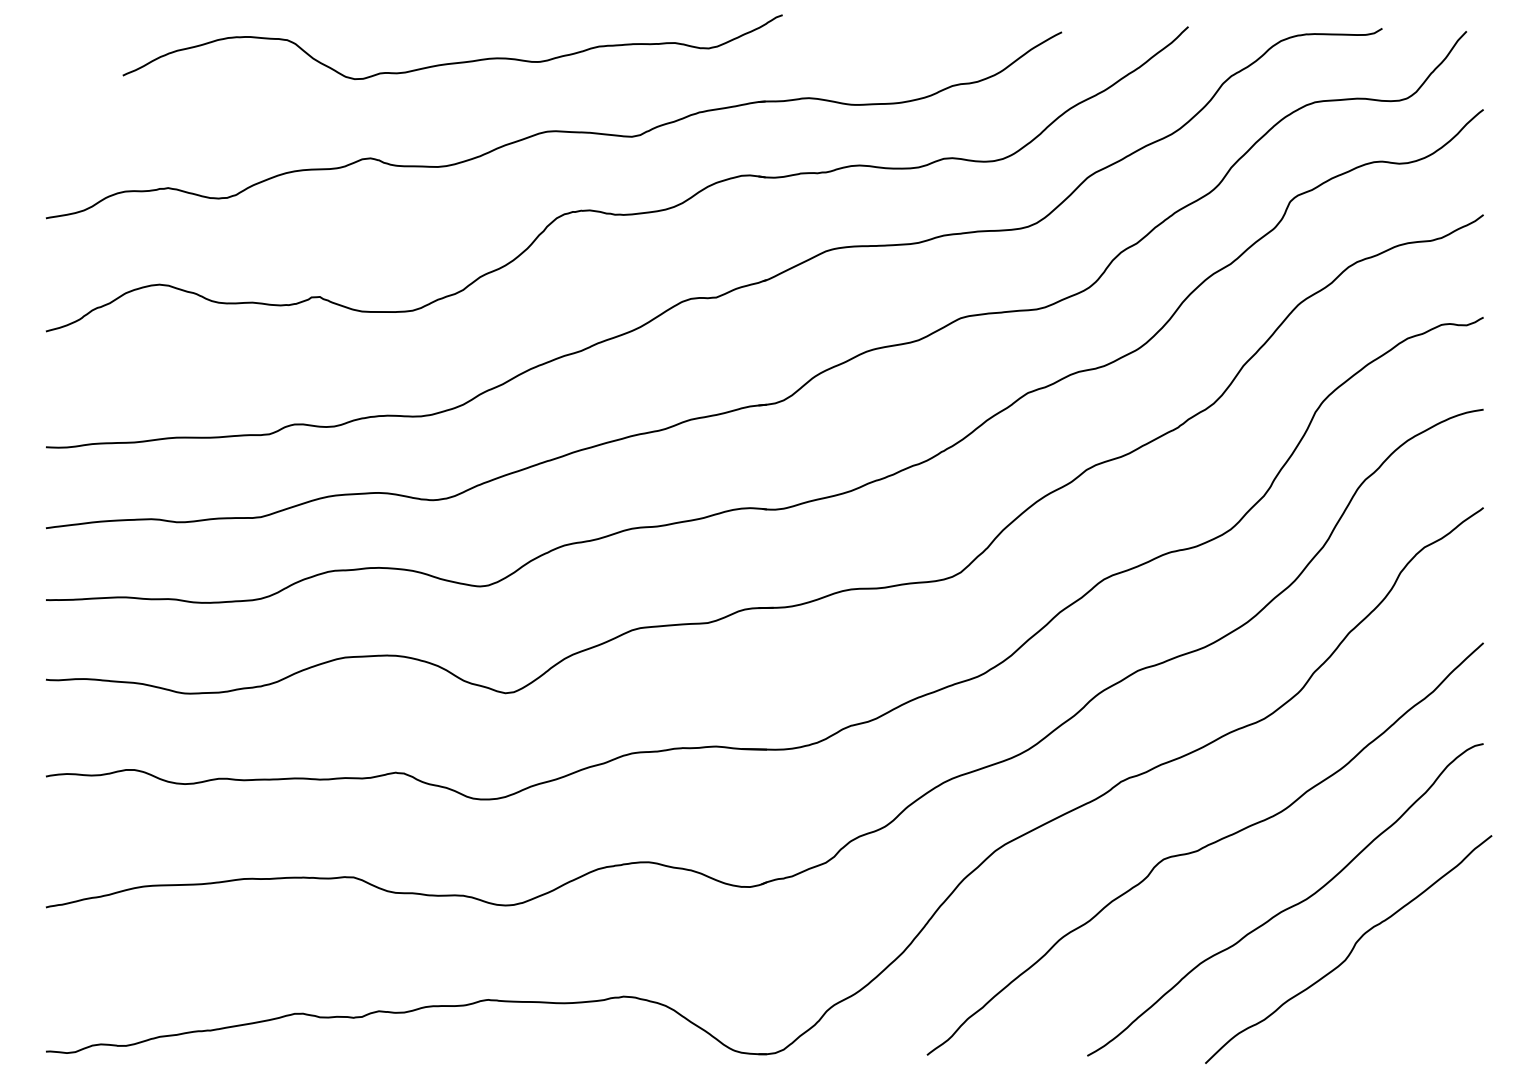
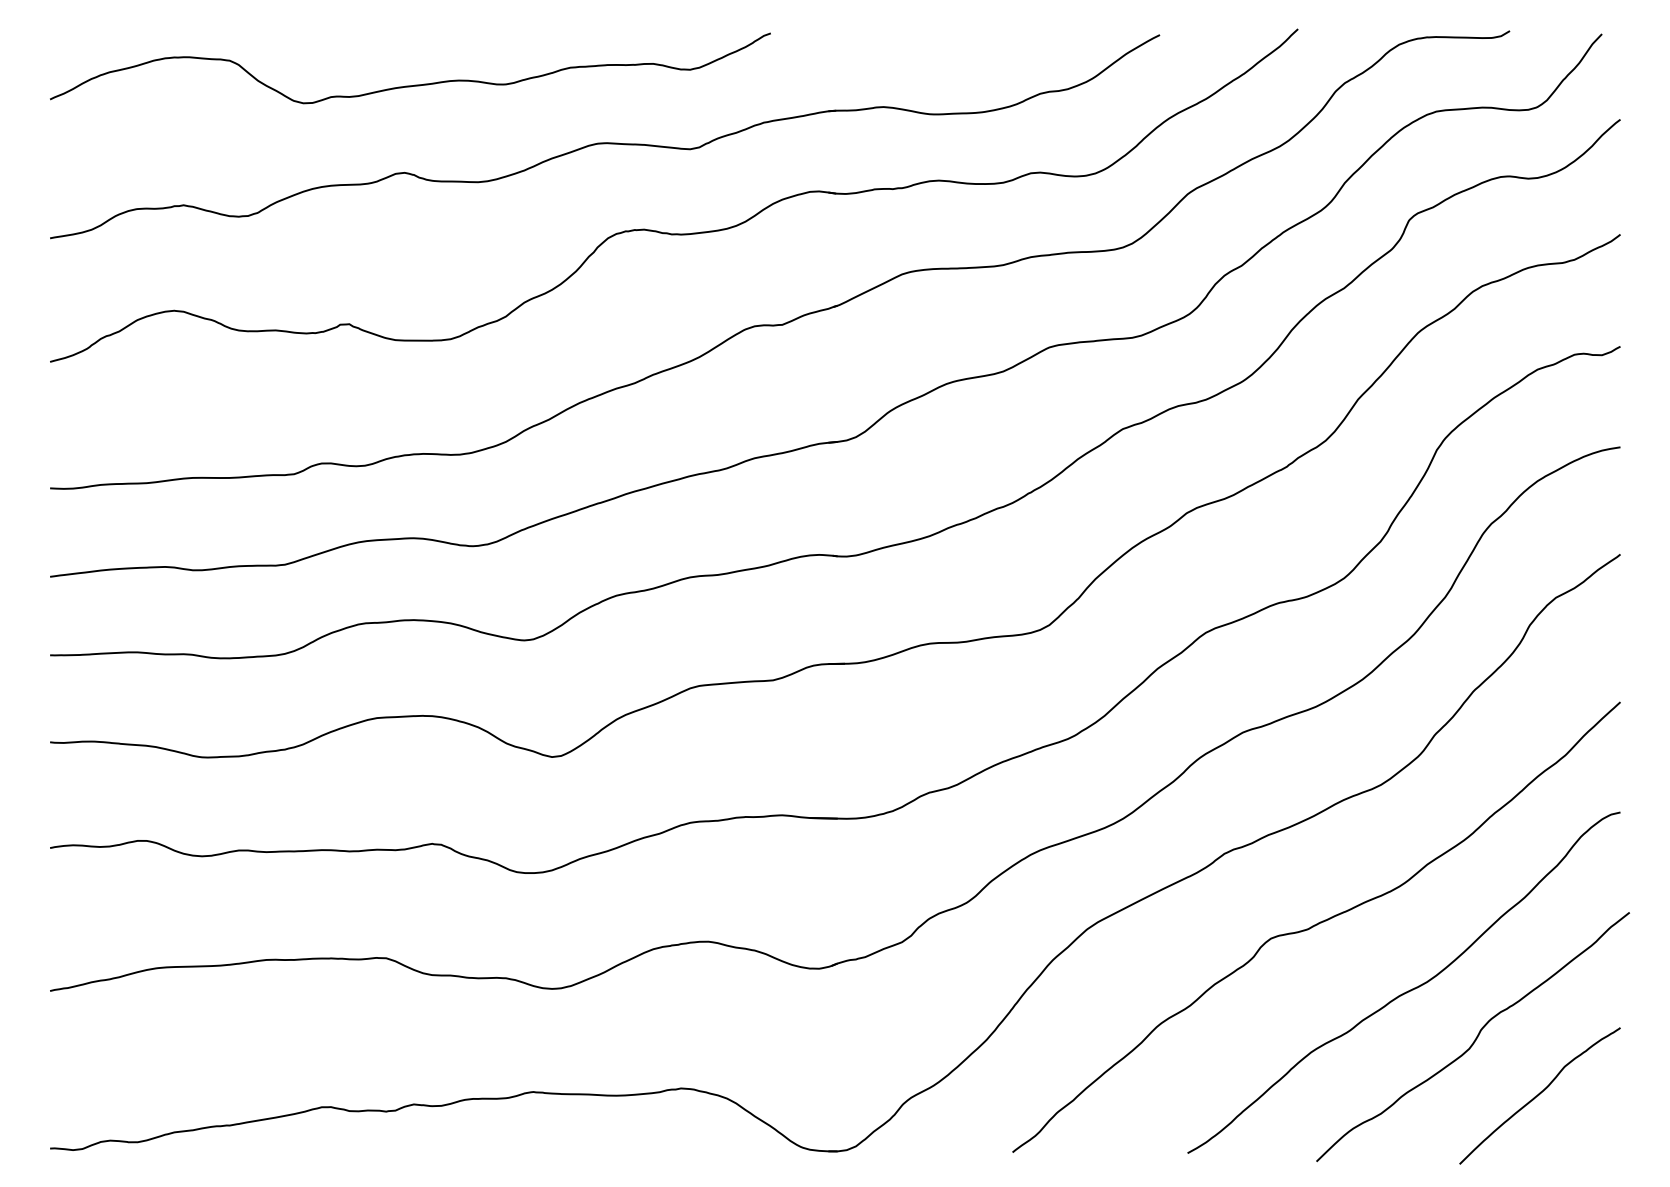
curve: (456, 61) -> (414, 84), moved
curve: (1409, 1003) -> (1539, 1095), added

